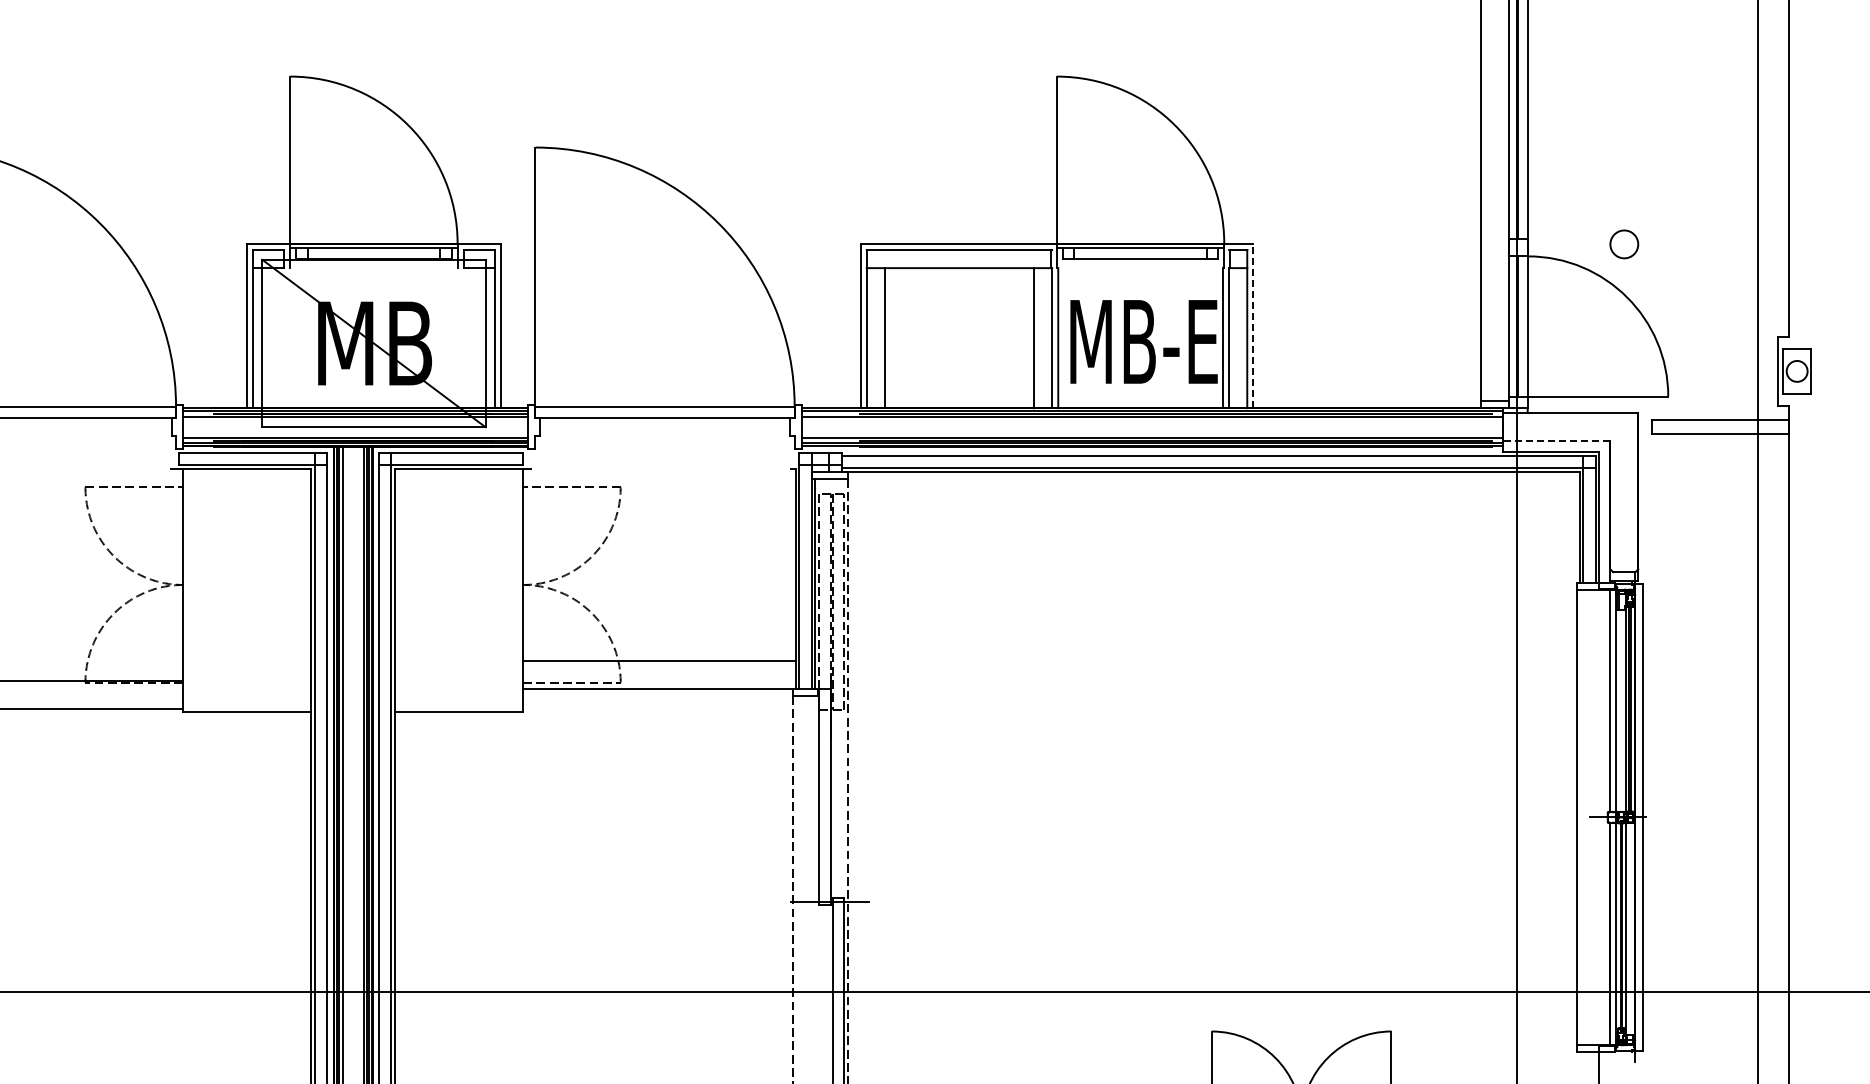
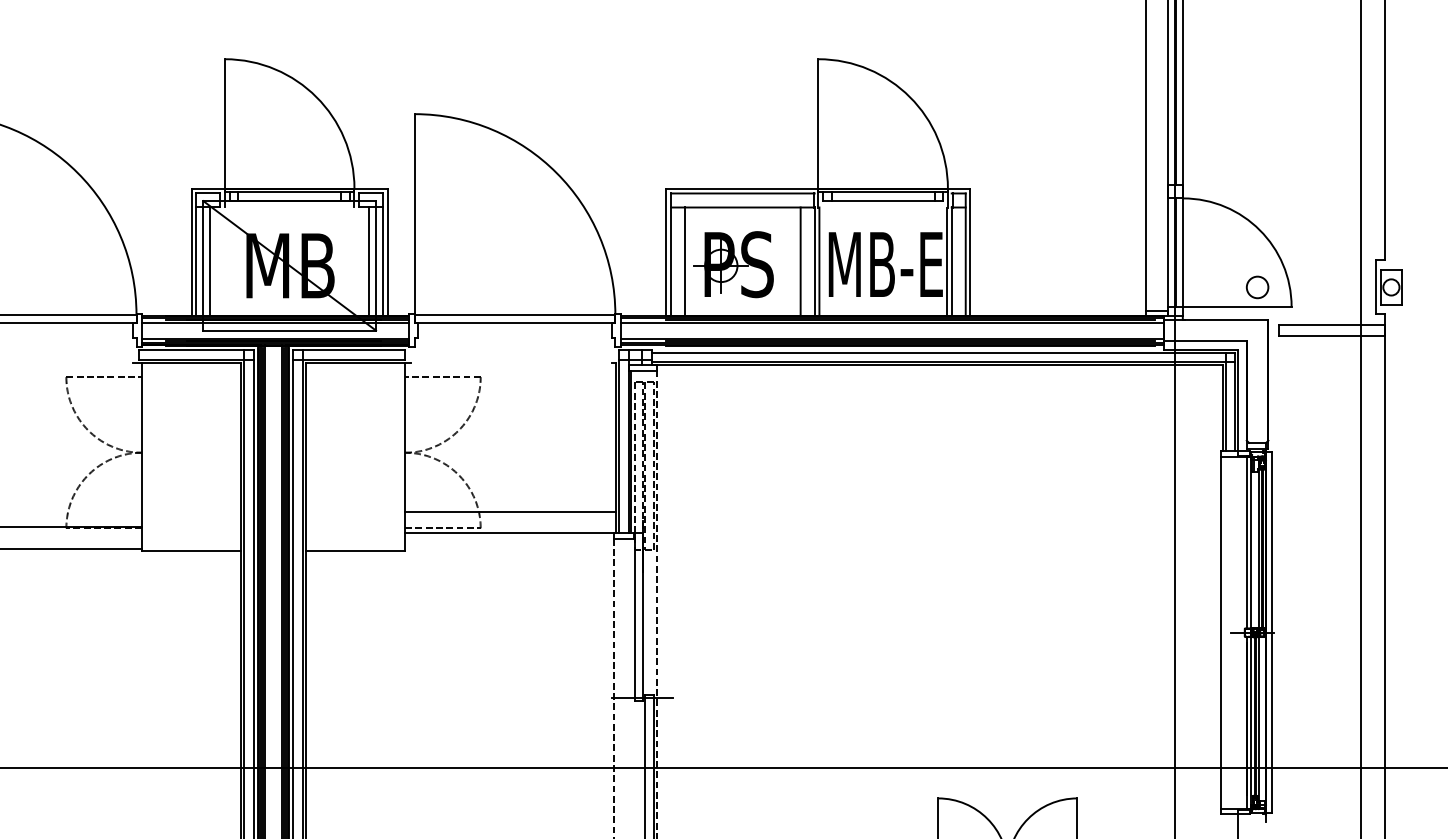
circle: (1624, 244) -> (1257, 287), moved
line: (1253, 325) -> (970, 251), dashed -> solid
line: (271, 338) -> (210, 261), added
line: (476, 338) -> (369, 261), added
part: (947, 341) -> (733, 264), added
line: (1556, 441) -> (1205, 341), dashed -> solid

